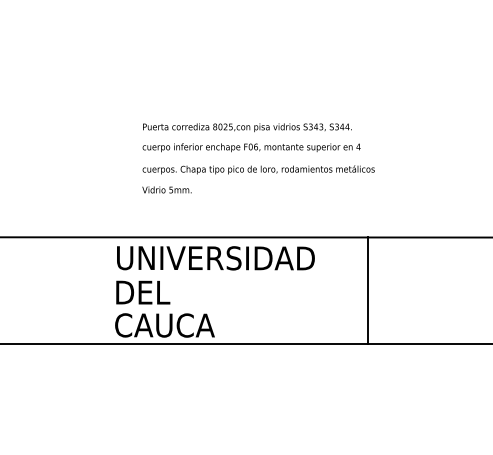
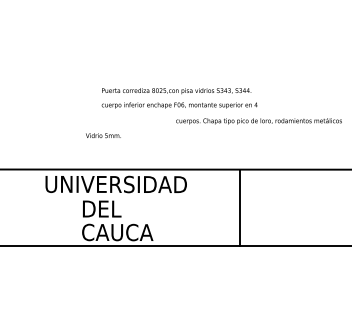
text: (258, 169) -> (258, 121), moved
text: (166, 189) -> (103, 135), moved
text: (215, 258) -> (115, 184), moved
line: (368, 290) -> (240, 207), moved

